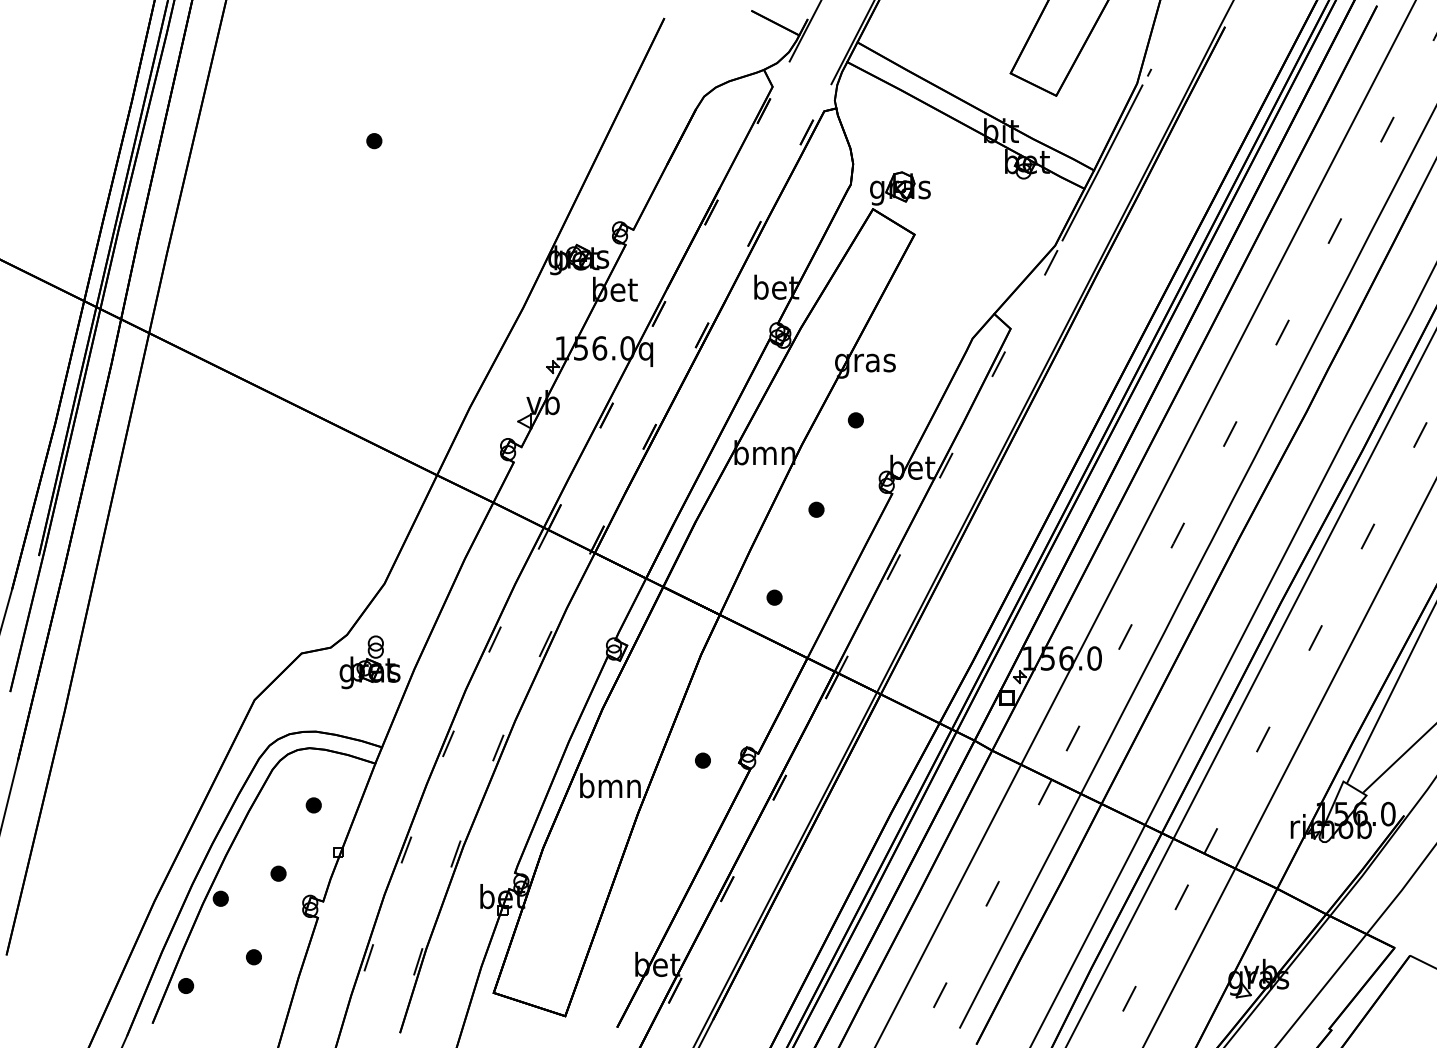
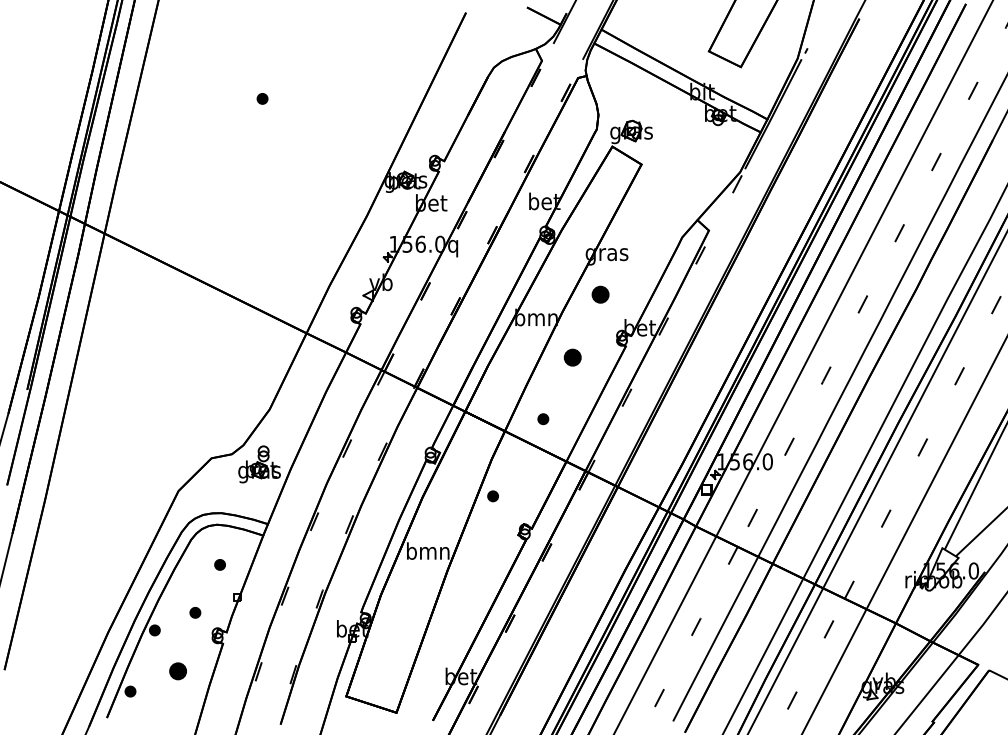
part: (855, 420) -> (600, 294), size x1.6
part: (816, 509) -> (572, 357), size x1.6
part: (702, 760) -> (492, 496), moved
part: (253, 957) -> (177, 671), size x1.6

